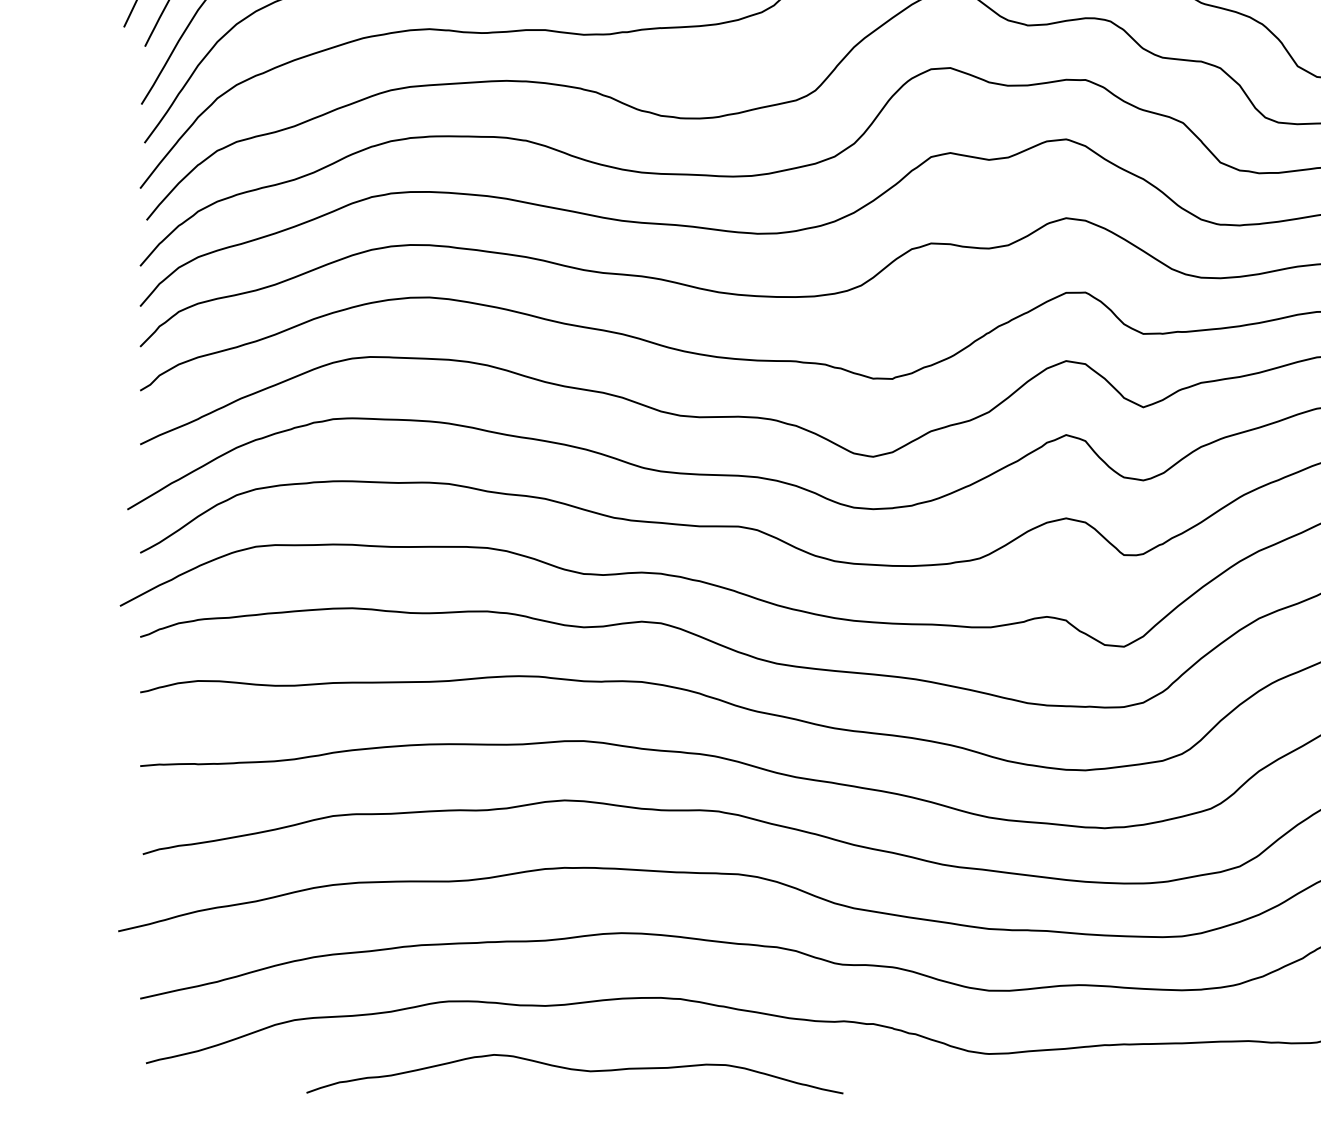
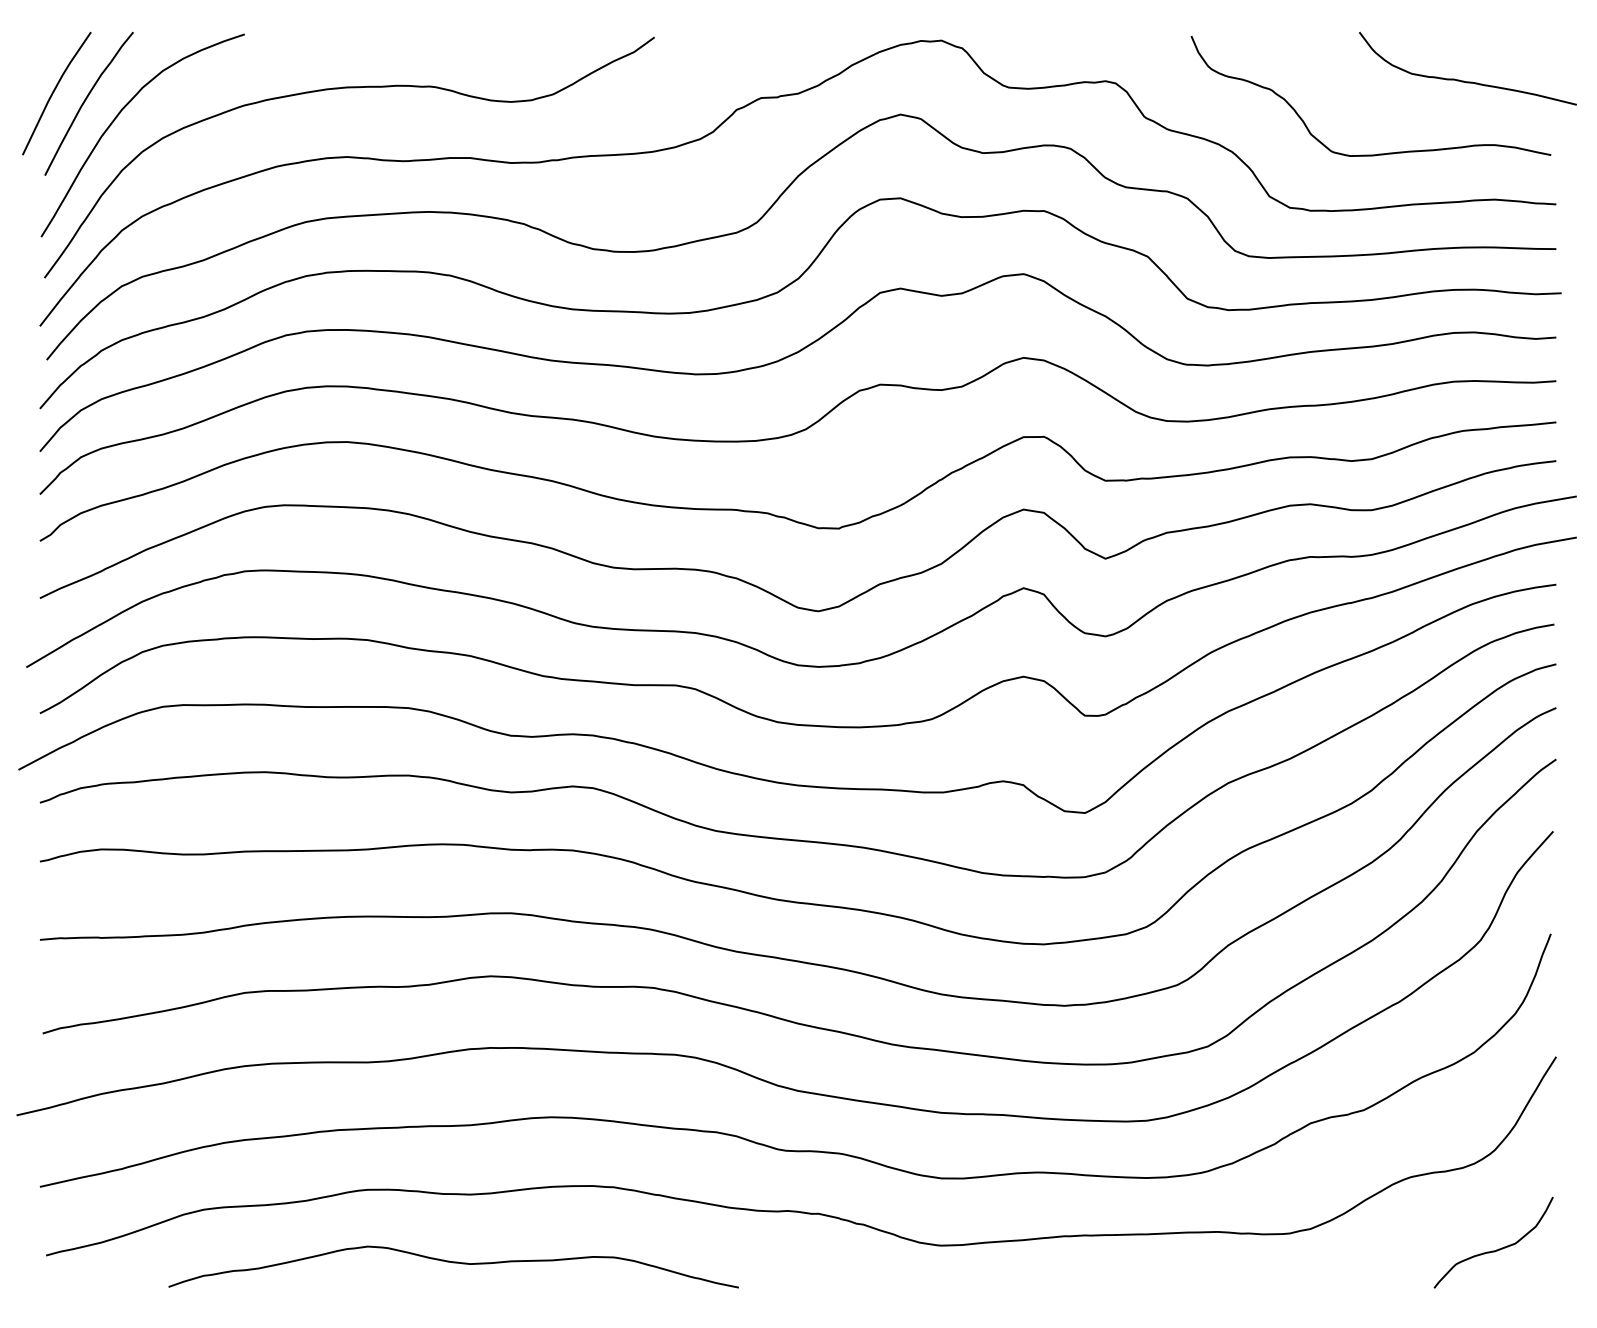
curve: (574, 1070) -> (453, 1263), moved

